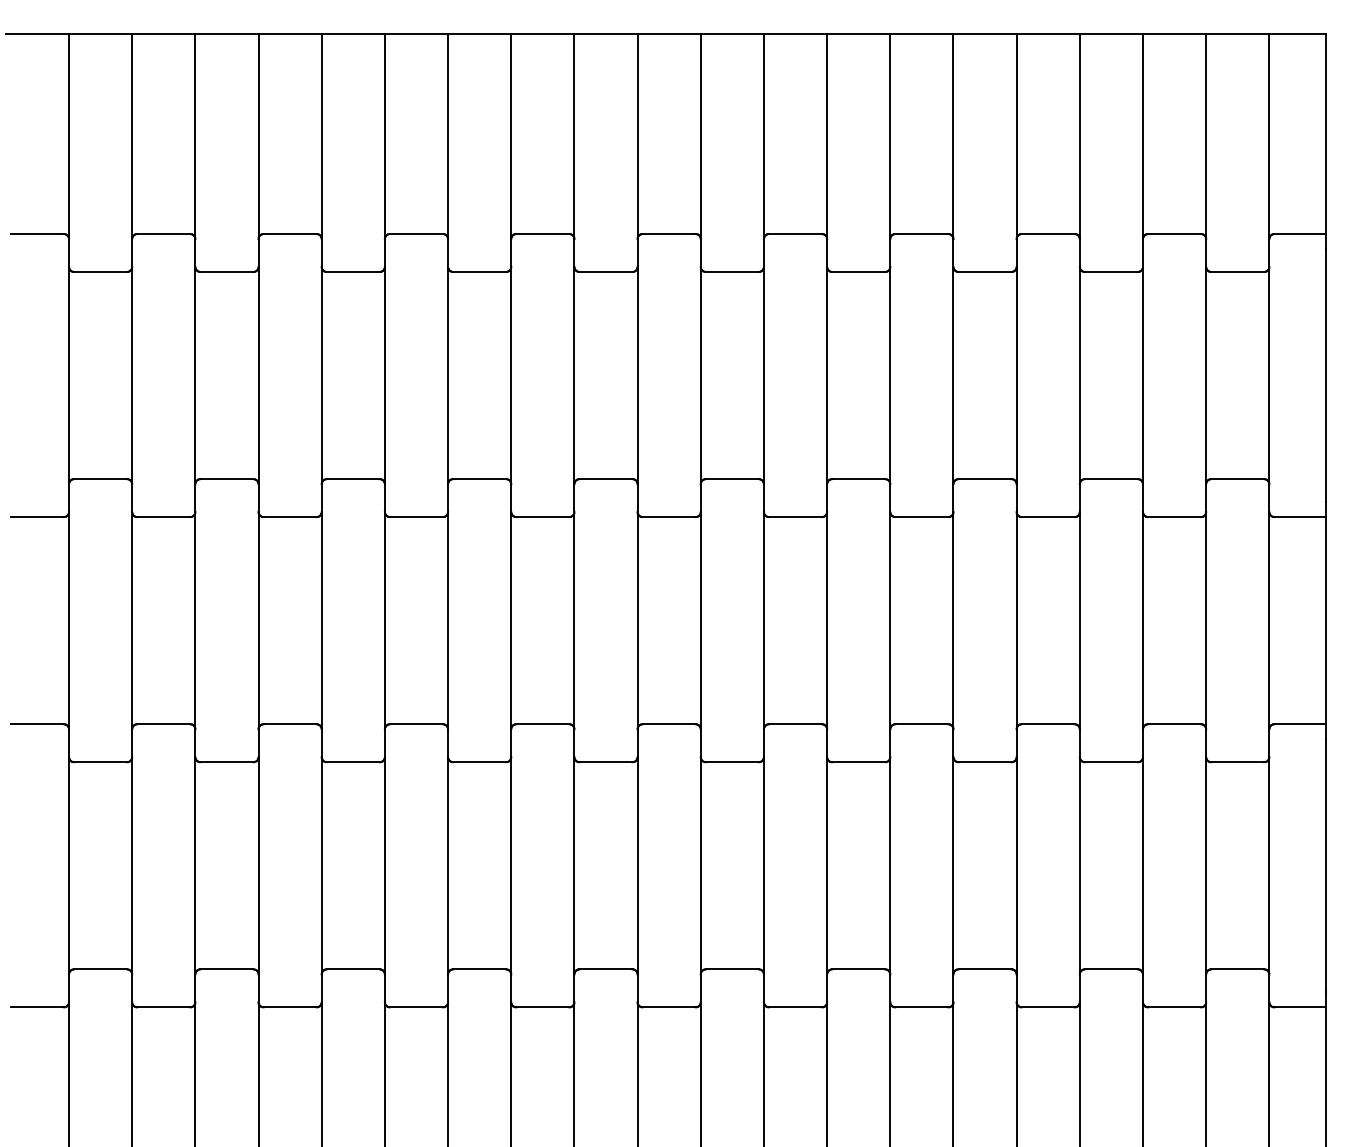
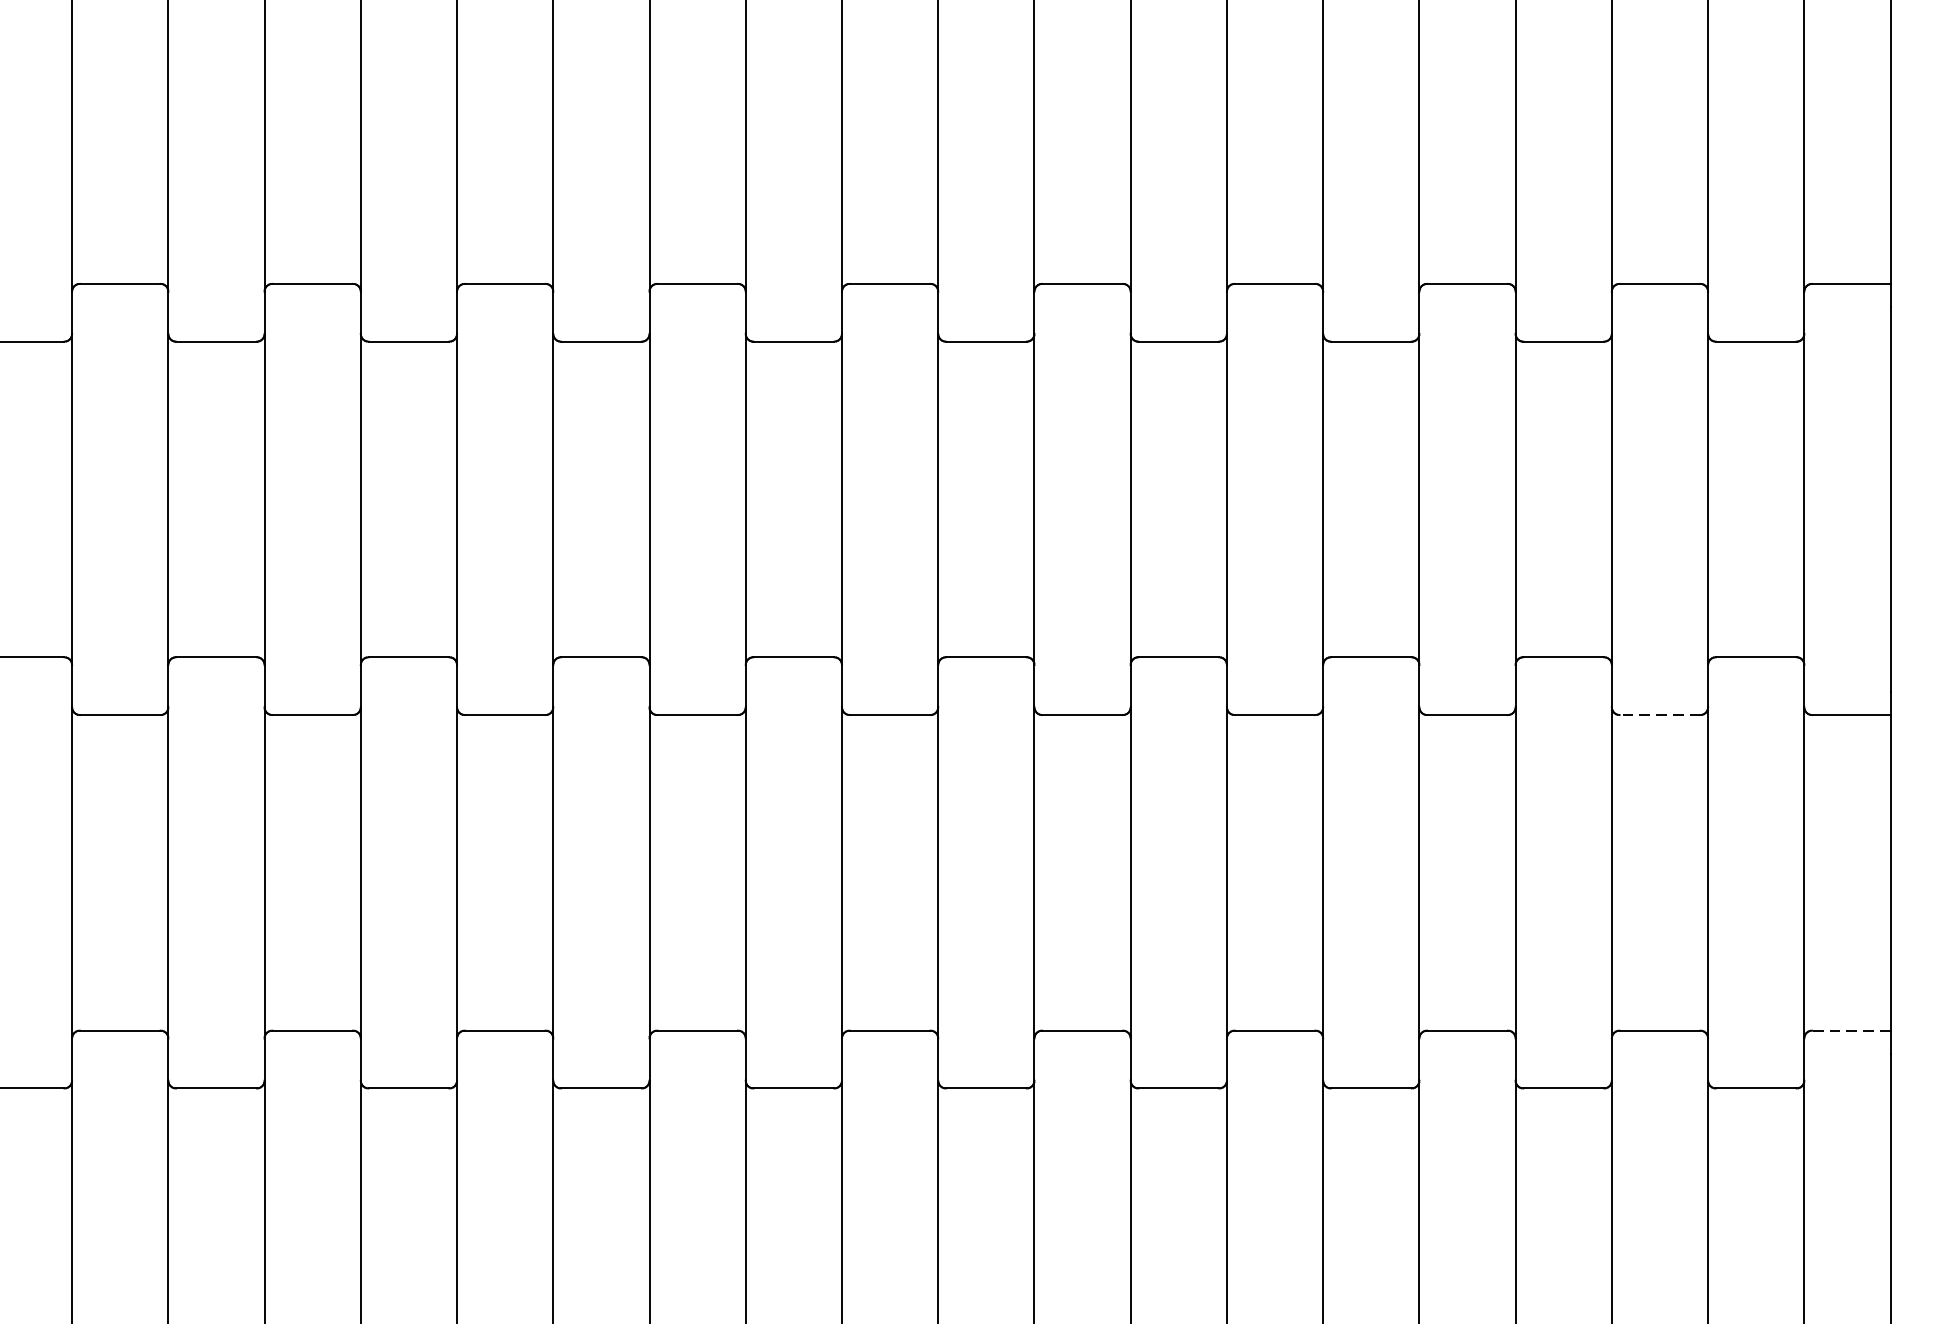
line: (1174, 517) -> (1659, 715), solid -> dashed
line: (1300, 724) -> (1851, 1030), solid -> dashed

